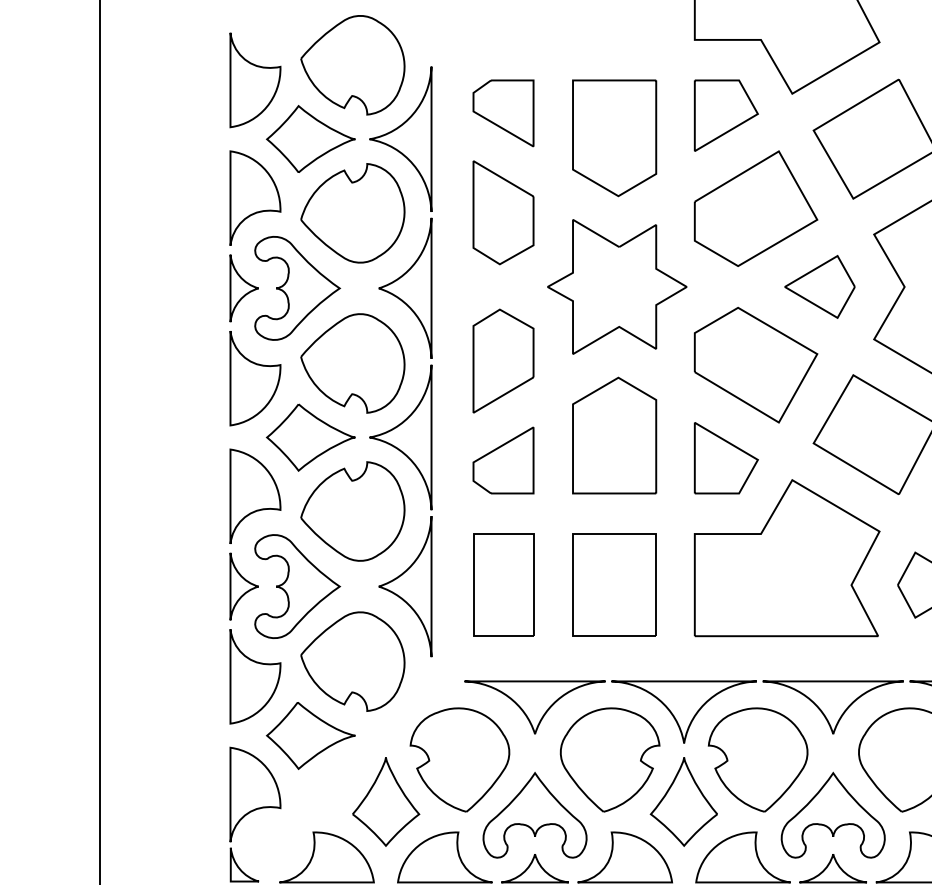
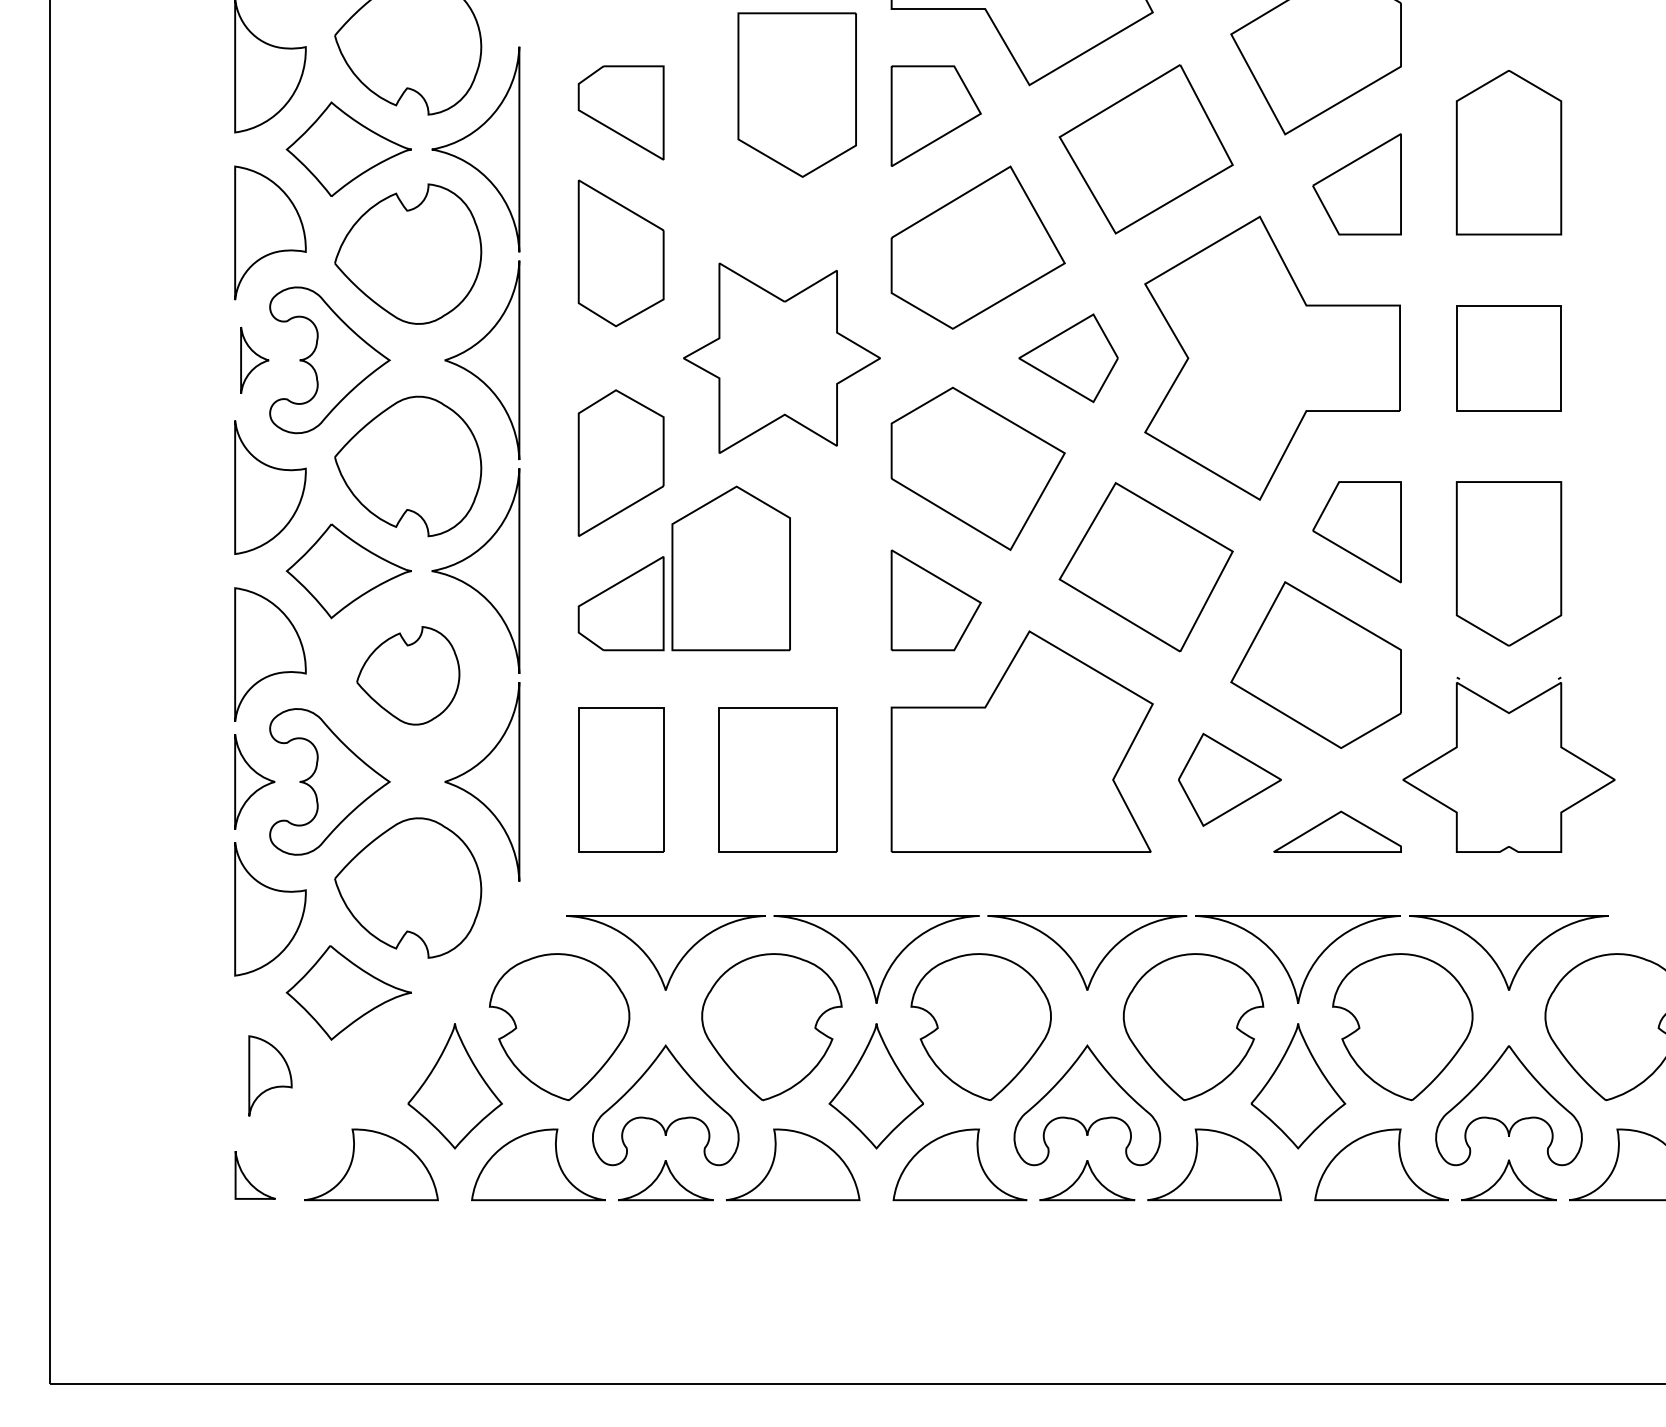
part: (614, 137) -> (796, 94), moved
part: (244, 288) -> (254, 360), size x0.7
part: (614, 435) -> (730, 568), moved
part: (353, 511) -> (408, 675), size x0.7
part: (255, 794) -> (270, 1075), size x0.6

